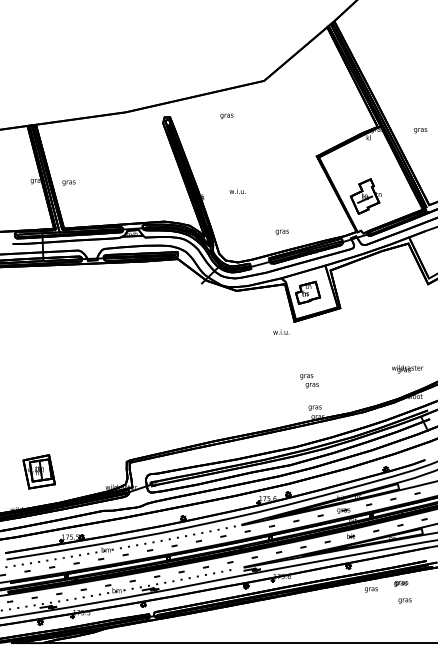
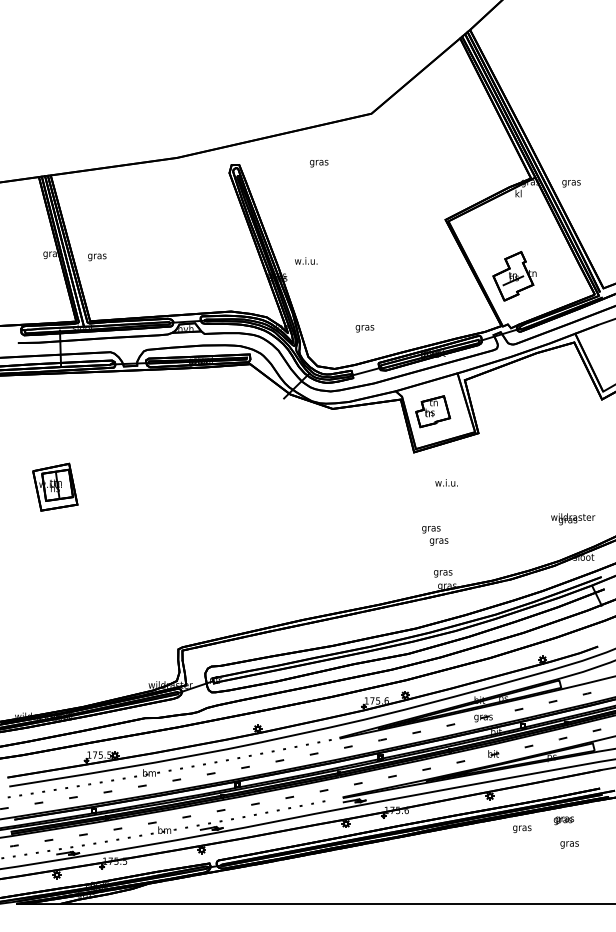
text: (420, 130) -> (571, 183), moved
text: (237, 190) -> (306, 260), moved
text: (281, 232) -> (364, 328), moved
text: (281, 331) -> (446, 482), moved
part: (39, 471) -> (55, 486), moved

